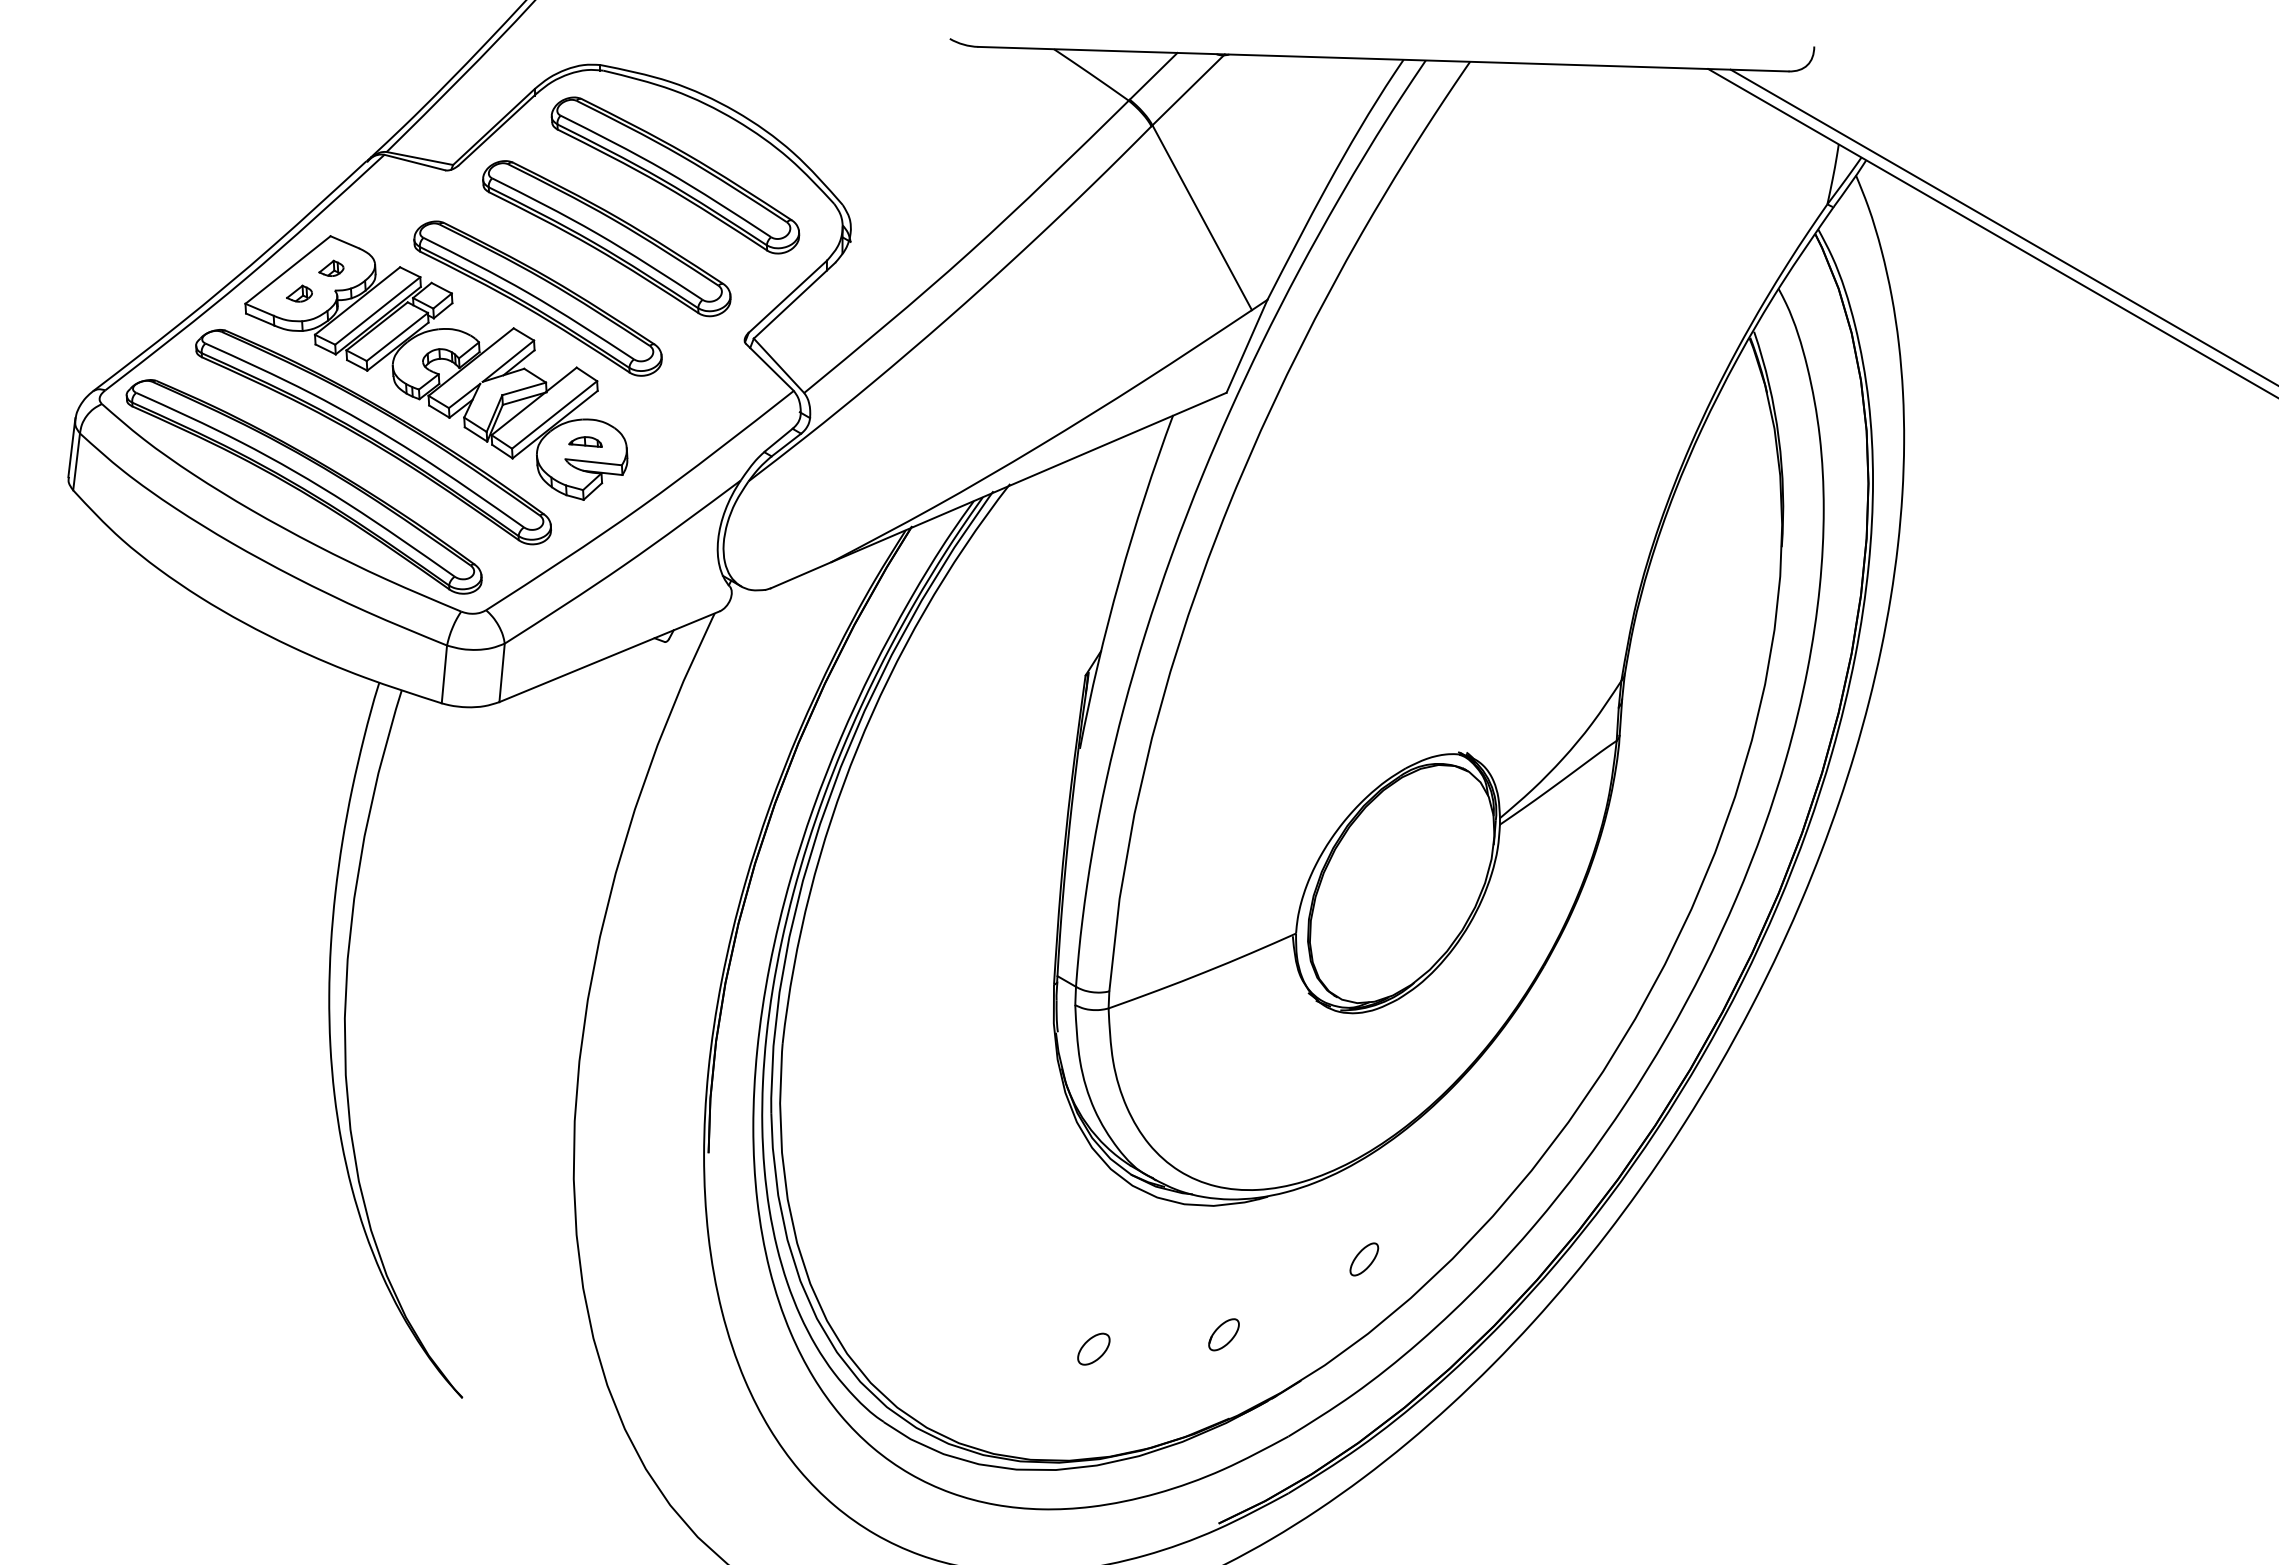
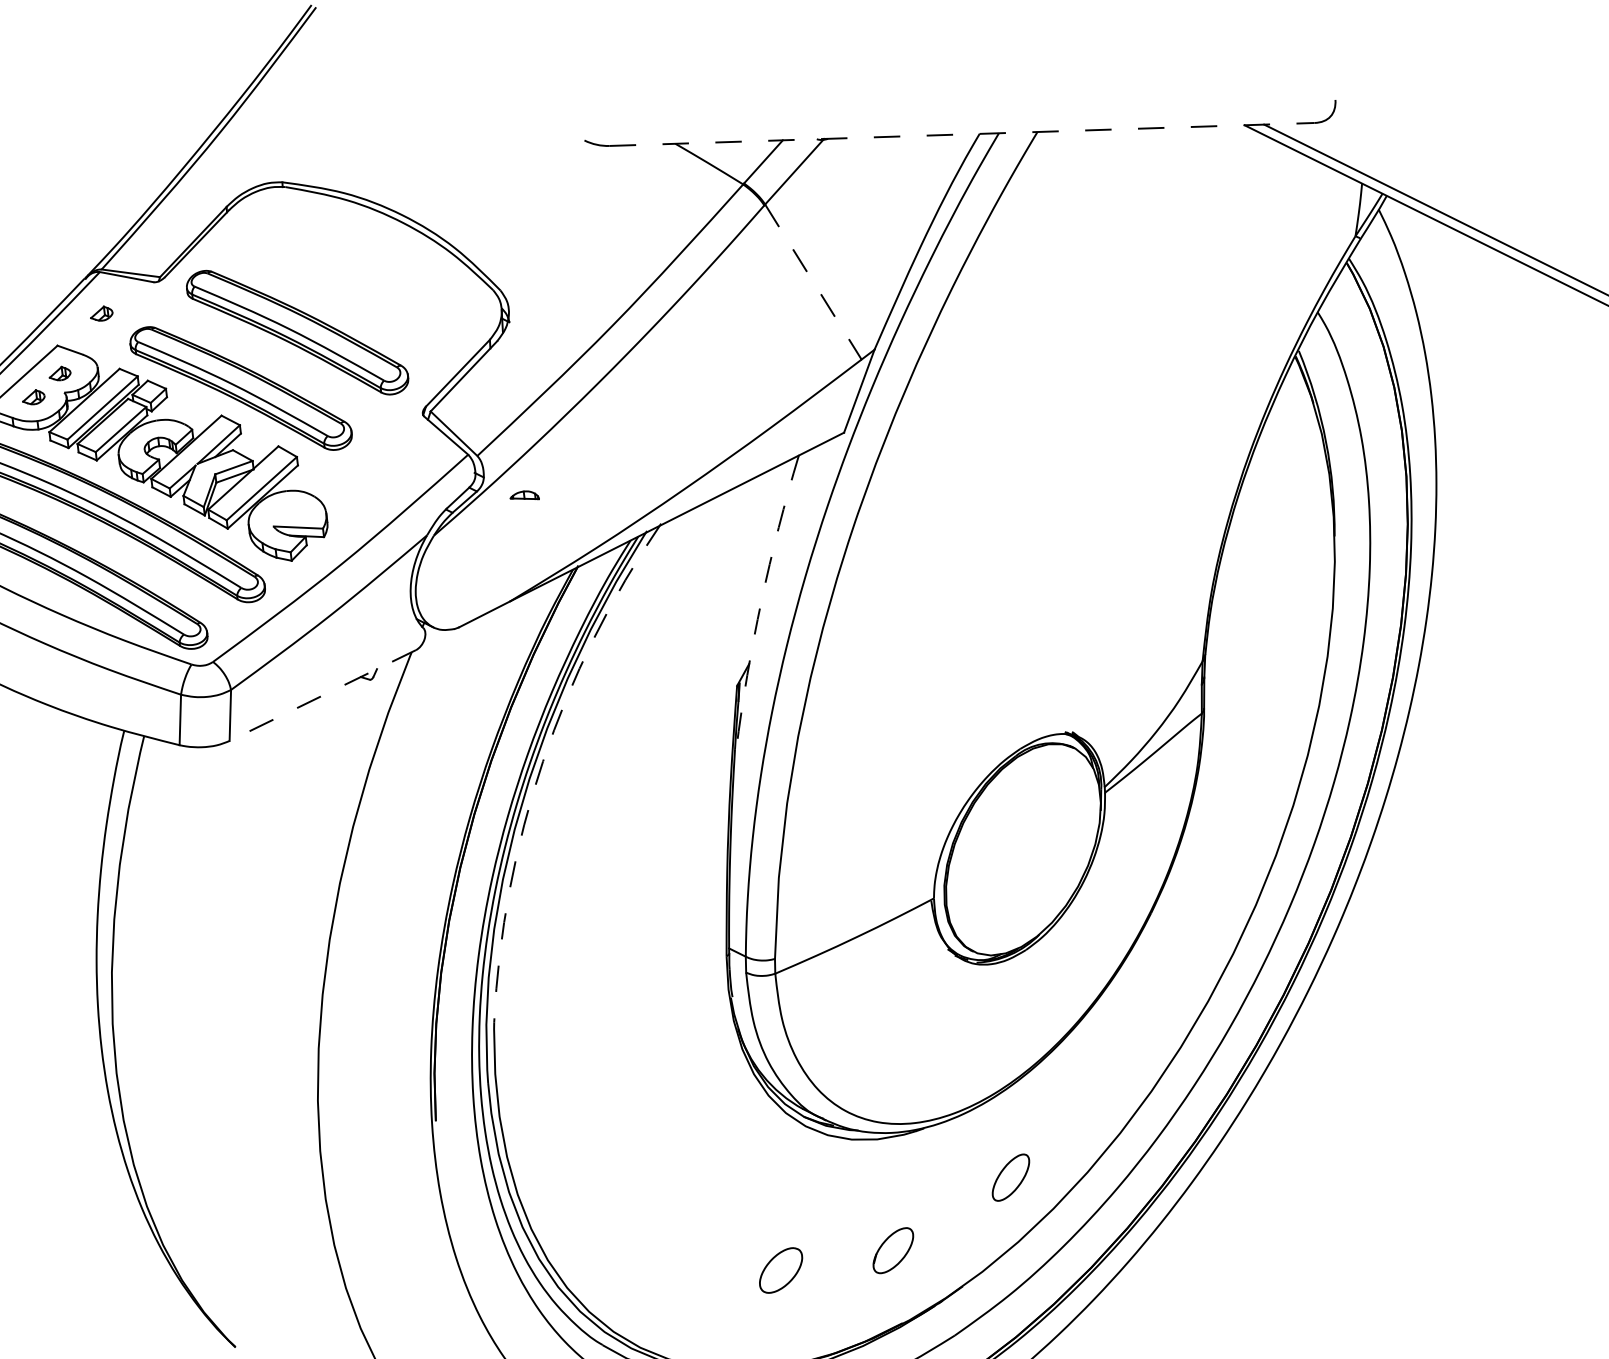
line: (1383, 59) -> (962, 134), solid -> dashed
part: (675, 175) -> (353, 274), removed
part: (383, 202) -> (101, 313), added
line: (1202, 217) -> (813, 281), solid -> dashed
part: (585, 441) -> (524, 495), moved
arc: (1119, 580) -> (761, 601), solid -> dashed
line: (609, 656) -> (322, 695), solid -> dashed
arc: (857, 748) -> (543, 761), solid -> dashed
part: (1364, 1259) -> (1011, 1177), size x1.6
part: (1223, 1334) -> (892, 1250), size x1.6
part: (1093, 1348) -> (780, 1269), size x1.6

